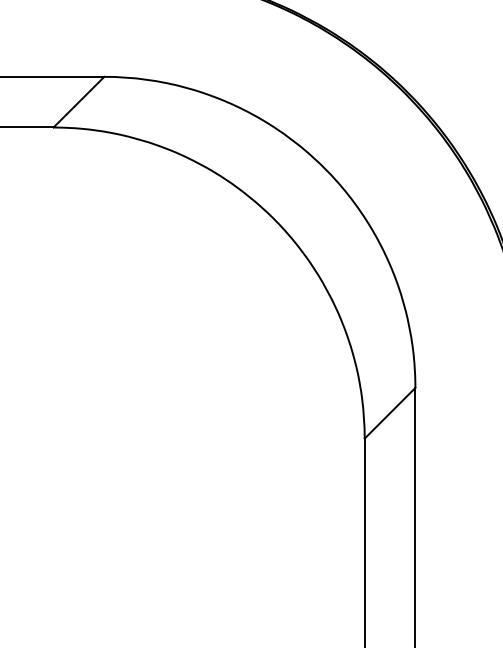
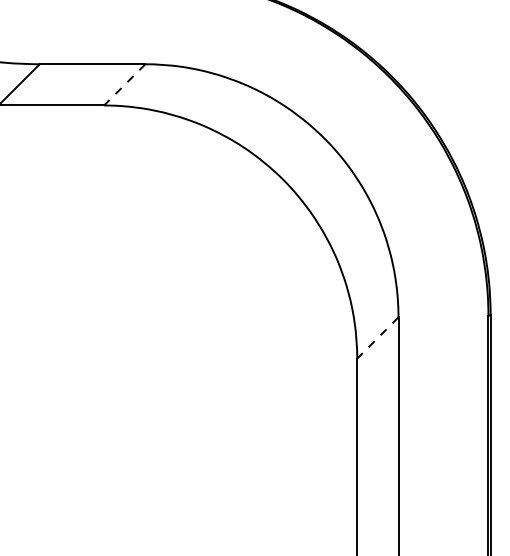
line: (78, 102) -> (124, 85), solid -> dashed
line: (389, 413) -> (377, 338), solid -> dashed

